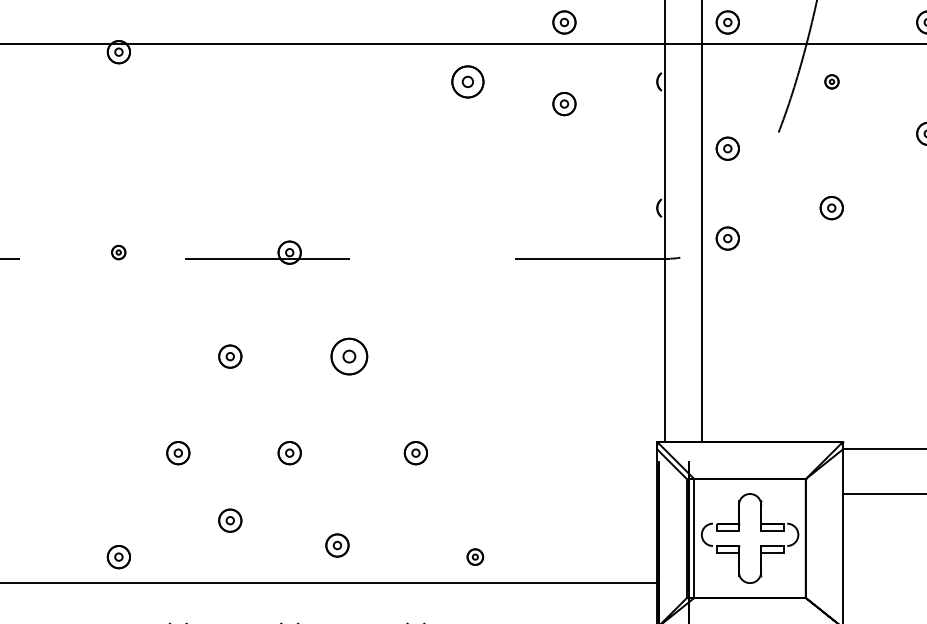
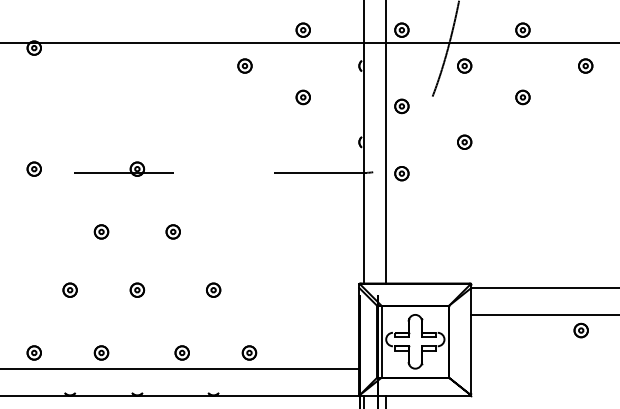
part: (467, 80) -> (244, 65), size x0.71
part: (831, 80) -> (464, 65), size x1.67
part: (563, 104) -> (302, 97), moved
part: (727, 238) -> (401, 173), moved
part: (117, 251) -> (33, 168), size x1.67
part: (347, 355) -> (172, 231), size x0.62
part: (230, 519) -> (101, 352), moved
part: (336, 544) -> (181, 352), moved
part: (475, 556) -> (249, 352), size x1.43

